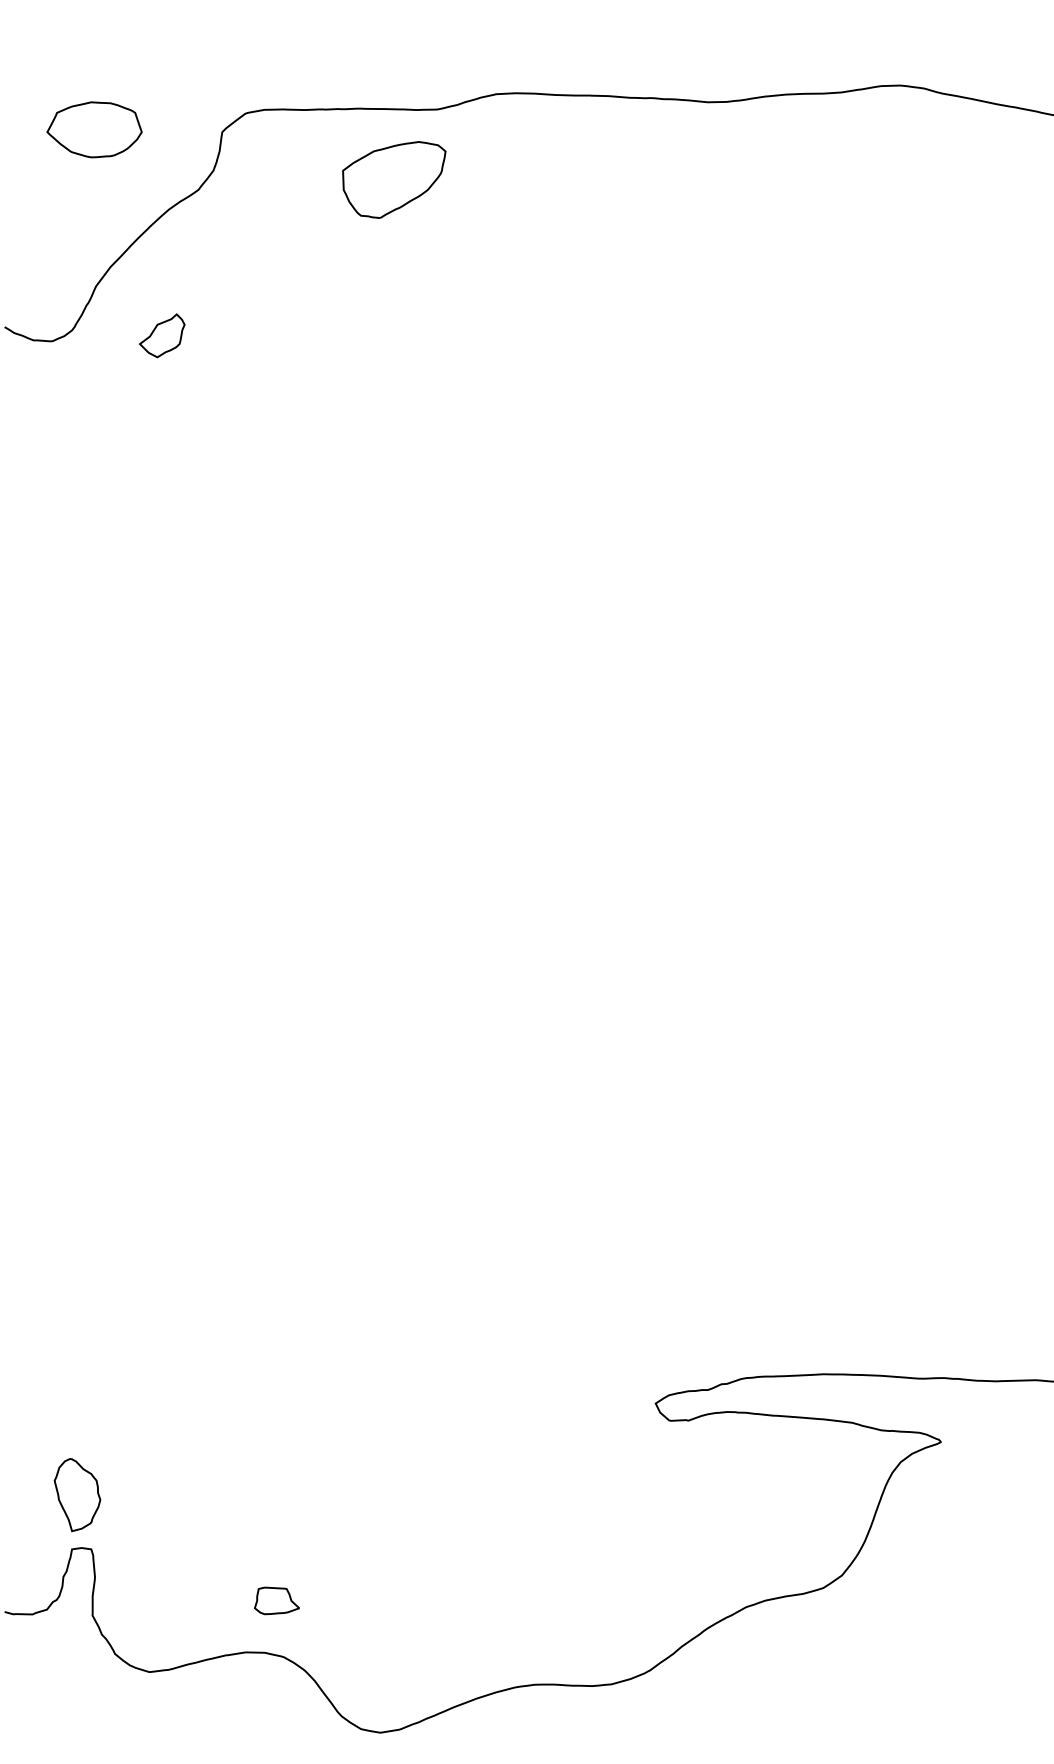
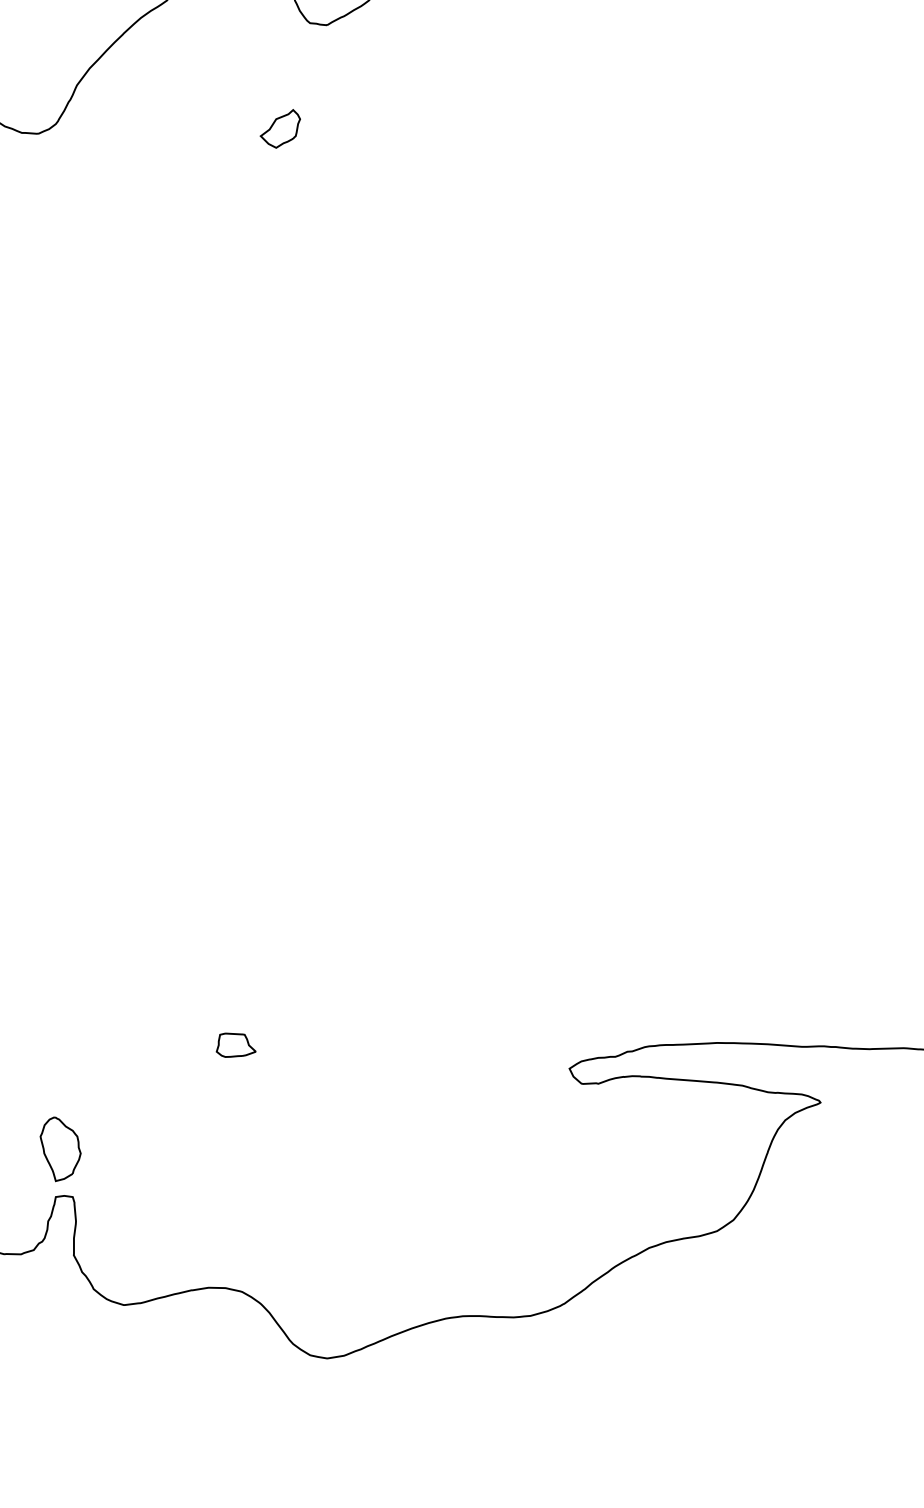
part: (162, 335) -> (280, 128), moved
part: (276, 1600) -> (235, 1044), moved

